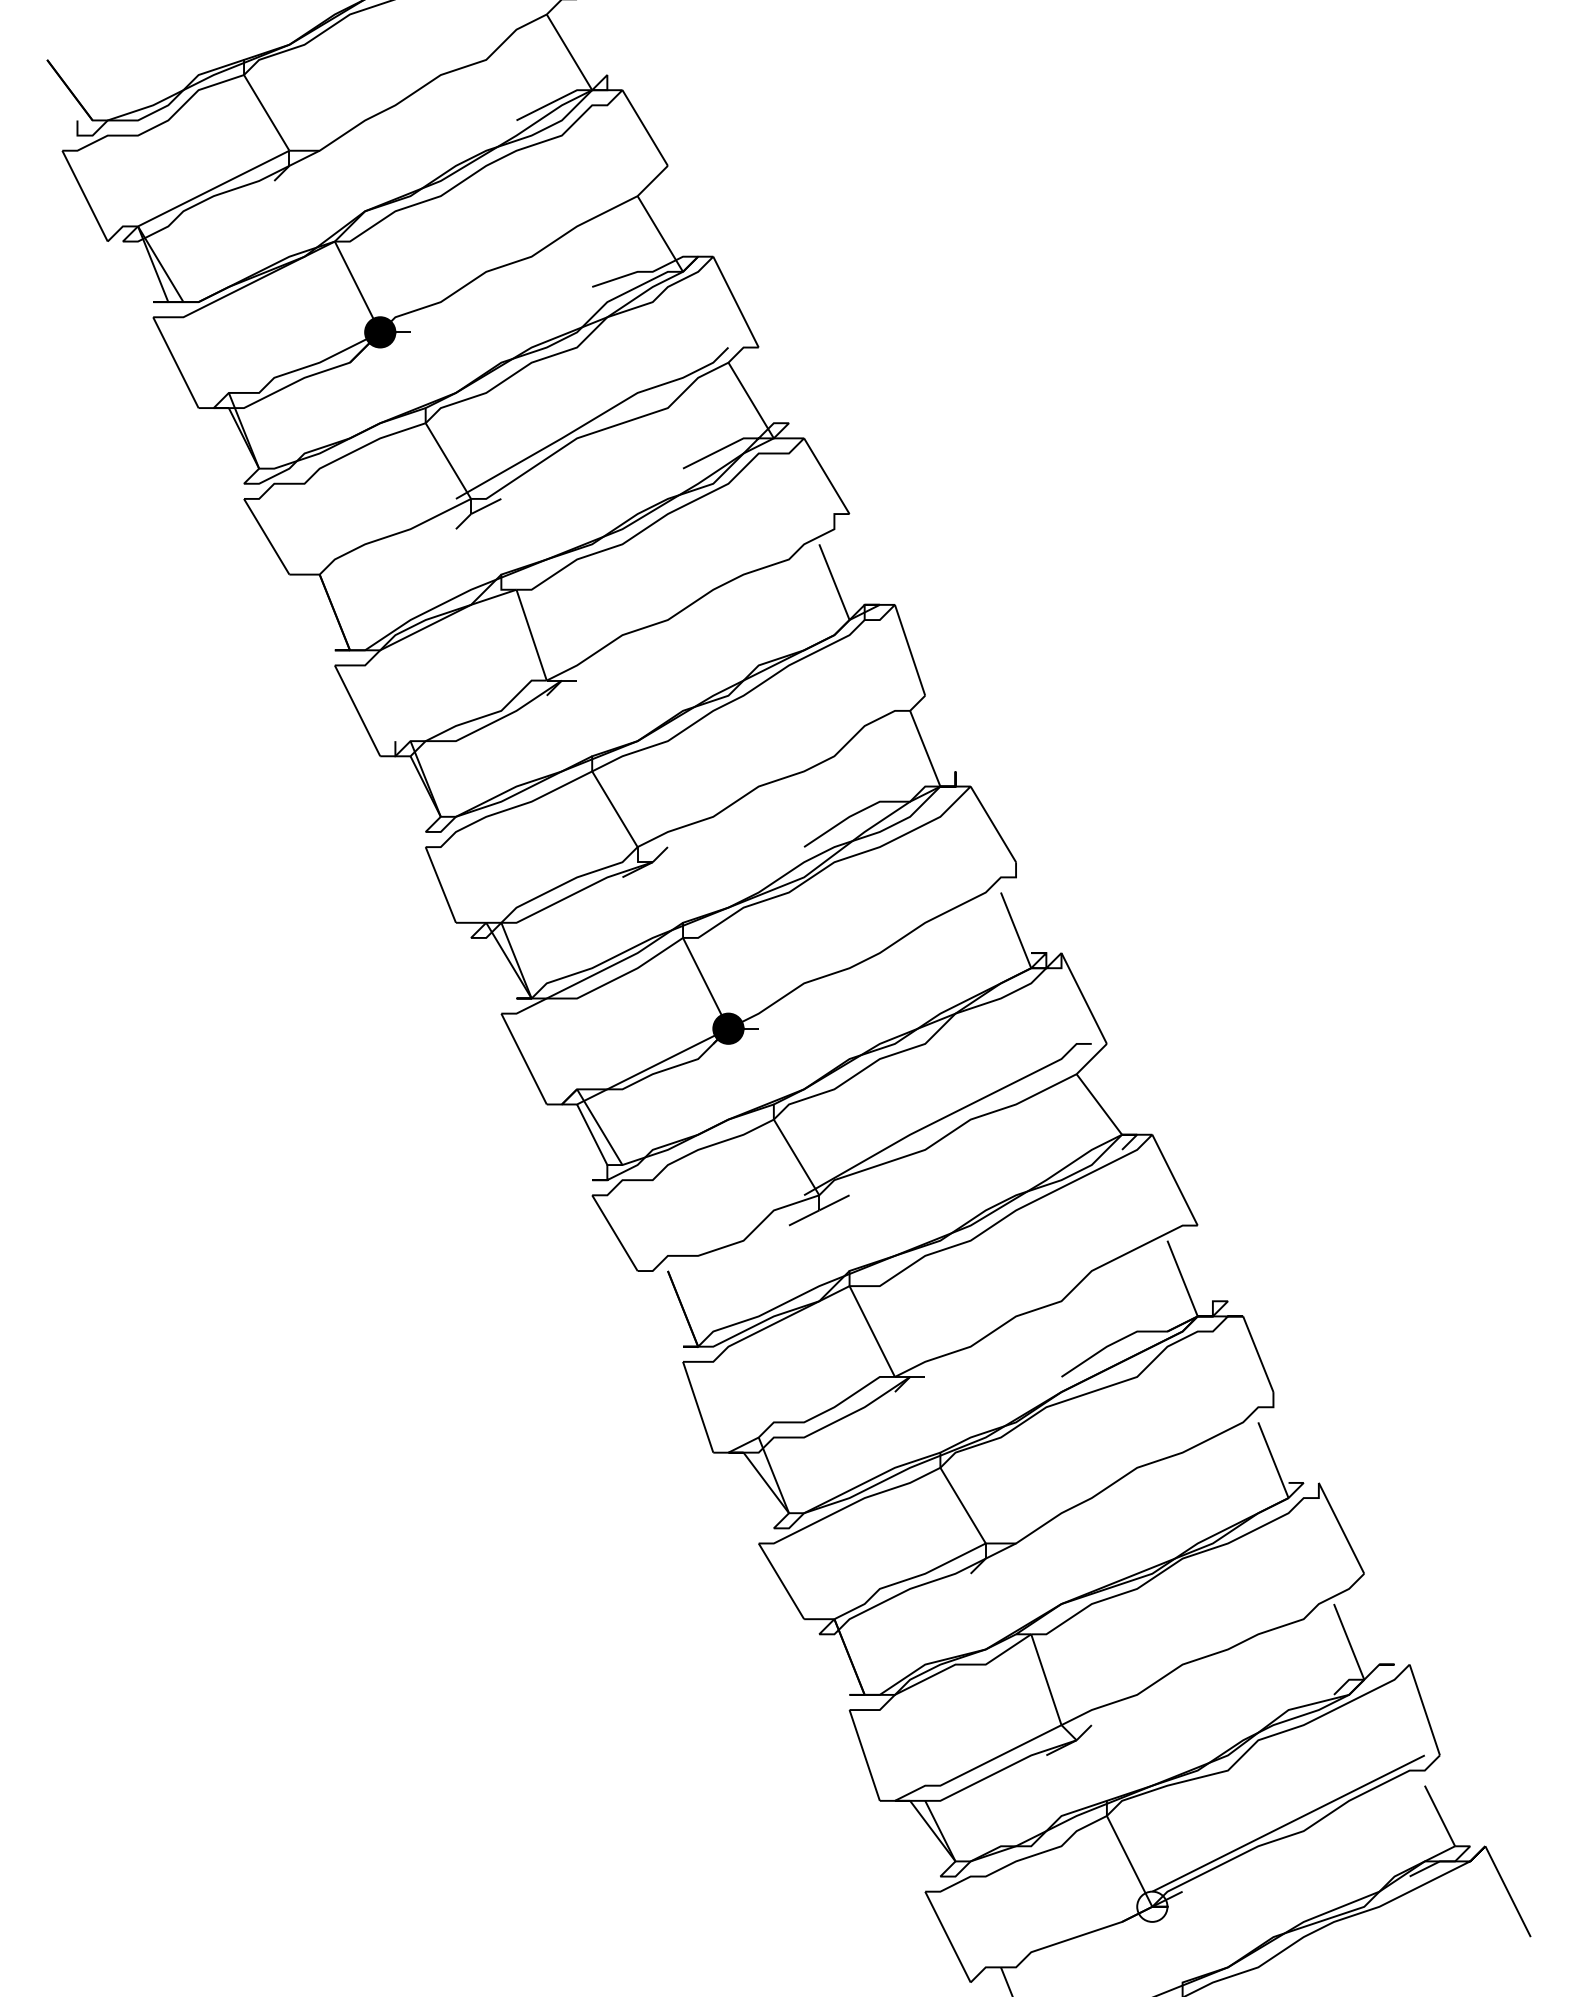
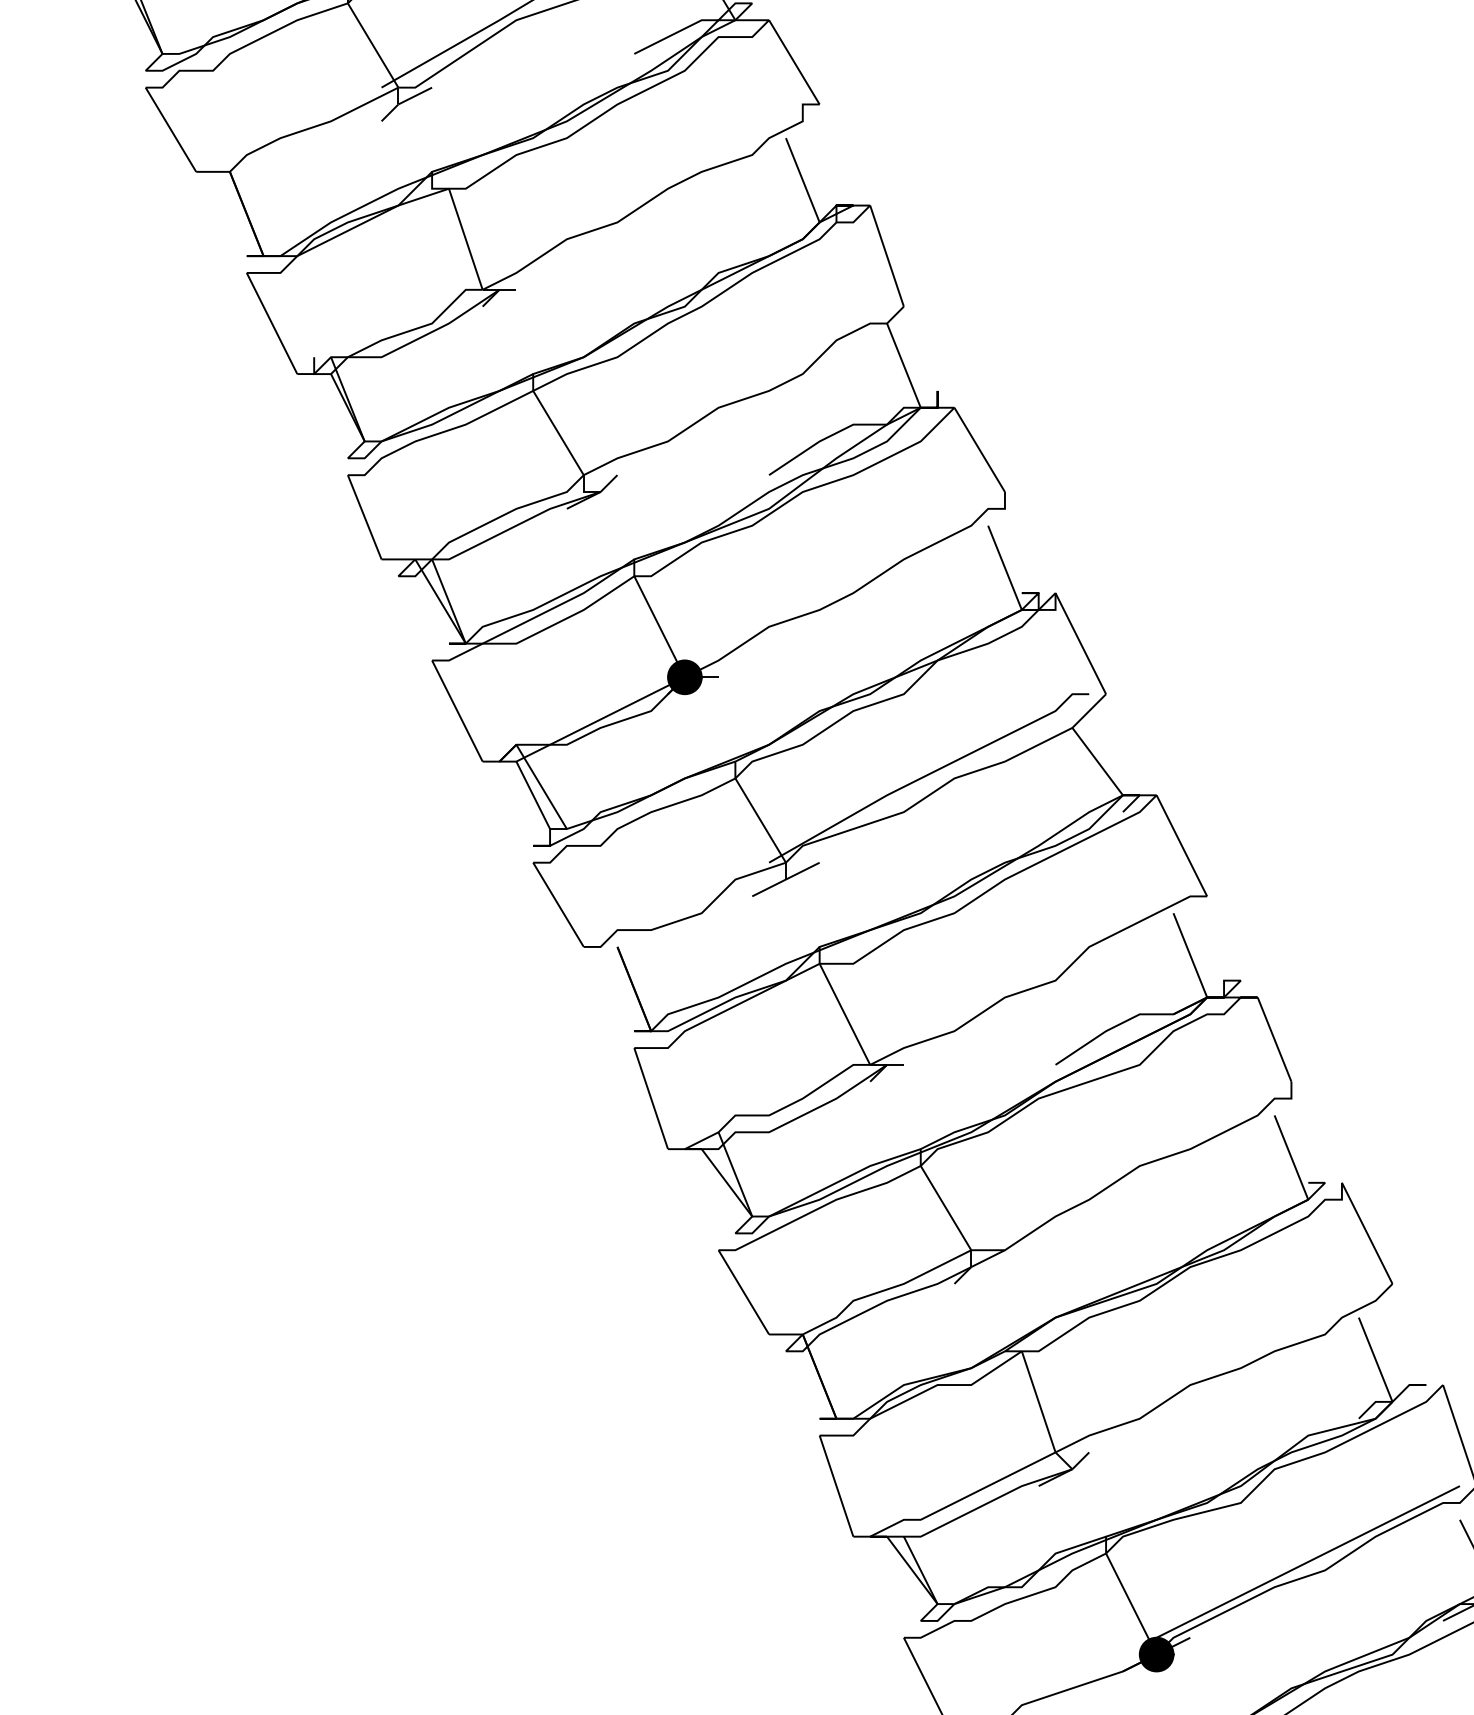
fill: (1152, 1906) -> (1156, 1654), added

